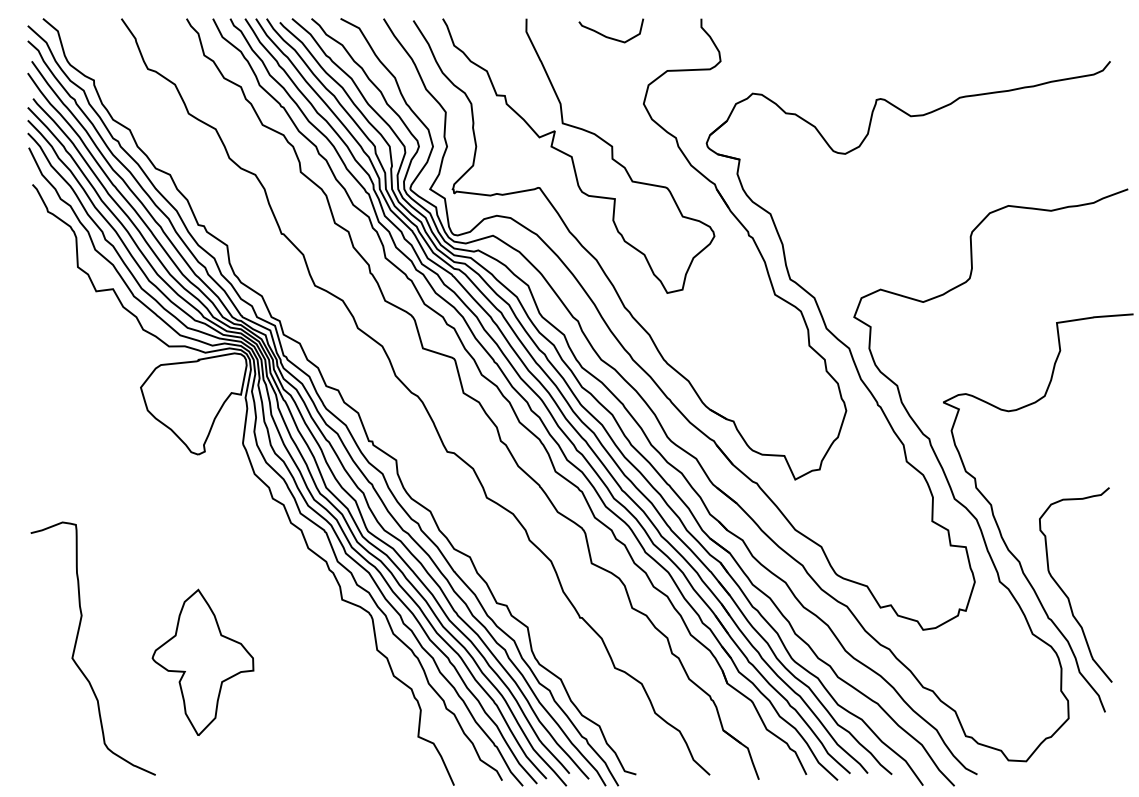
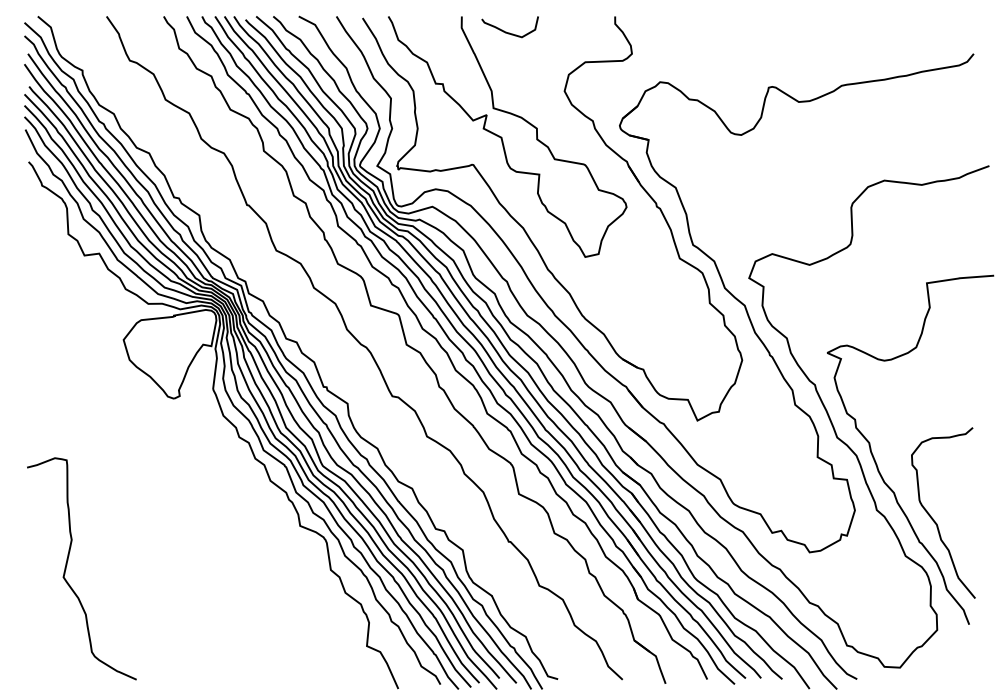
curve: (607, 35) -> (506, 31), moved
part: (203, 661) -> (178, 580), removed

